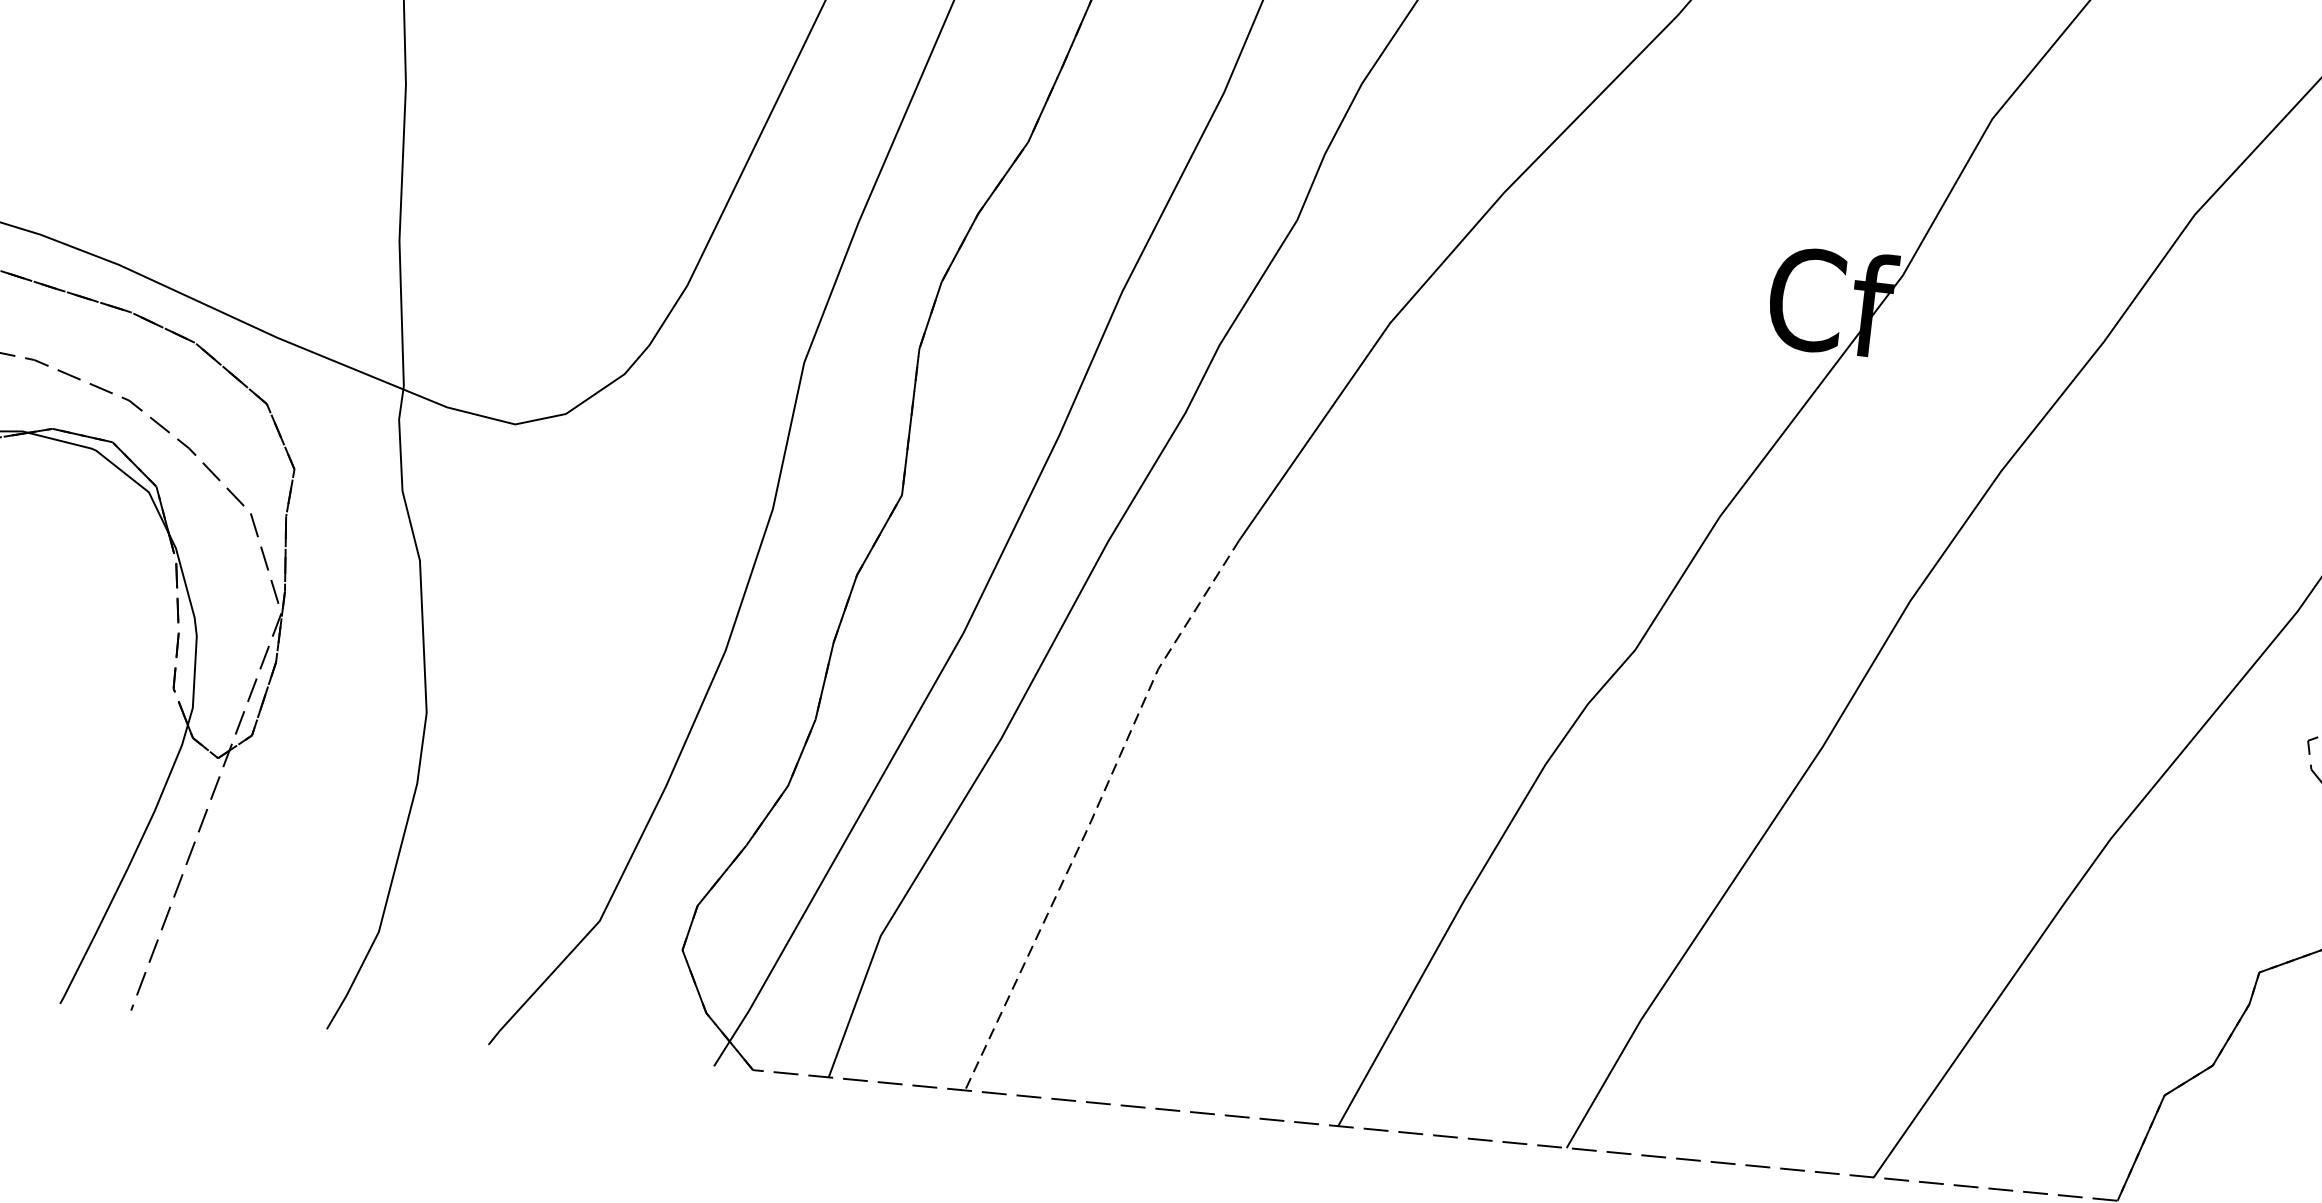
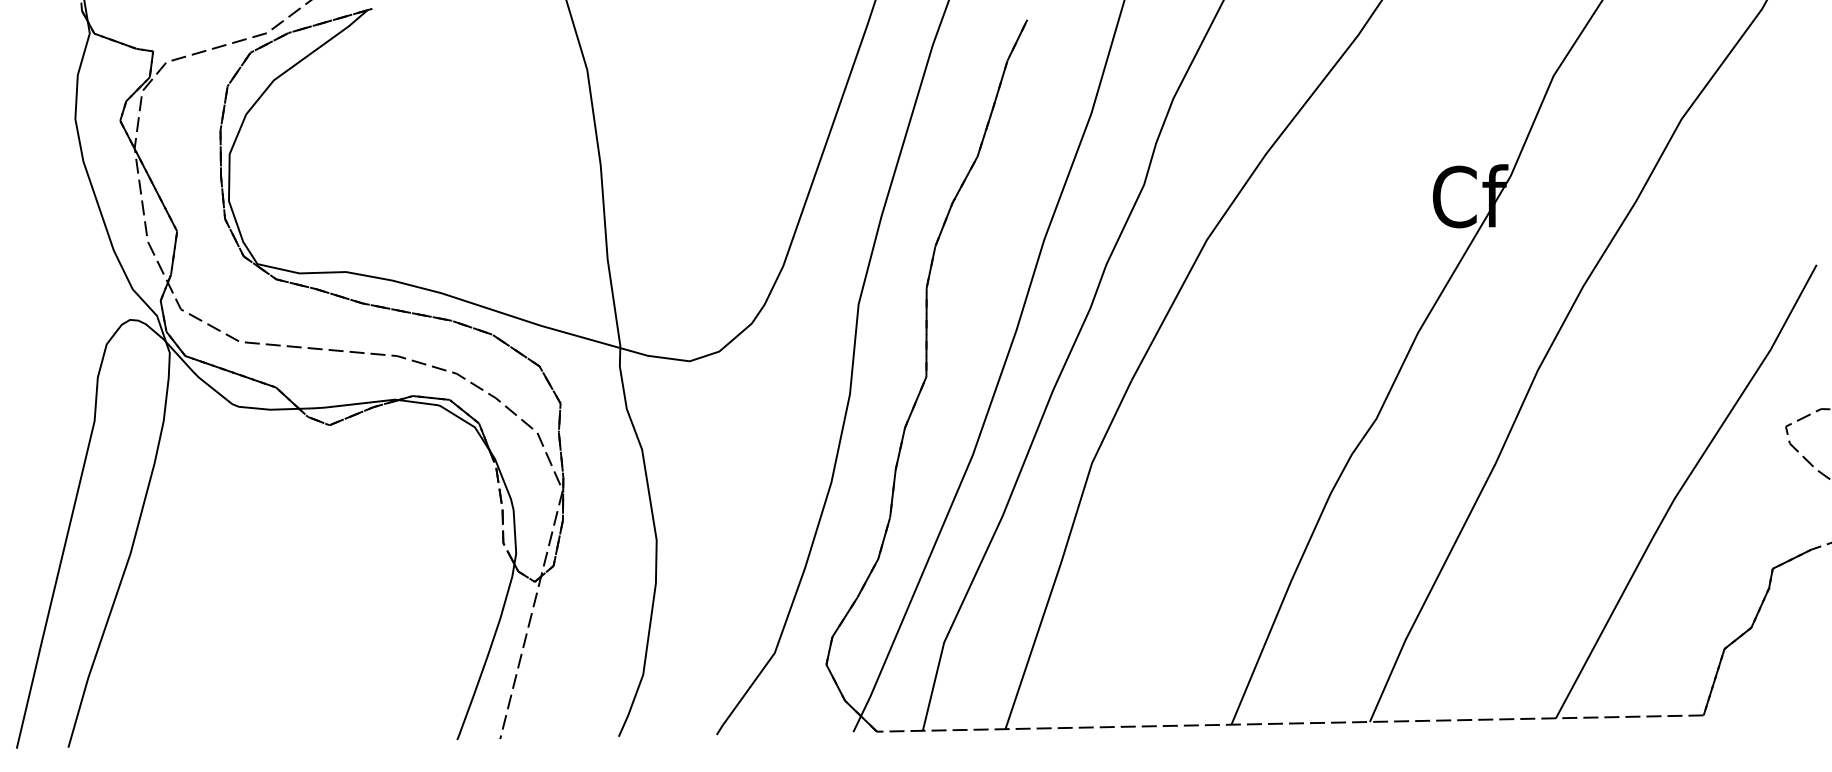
line: (1095, 810) -> (1064, 552), dashed -> solid

